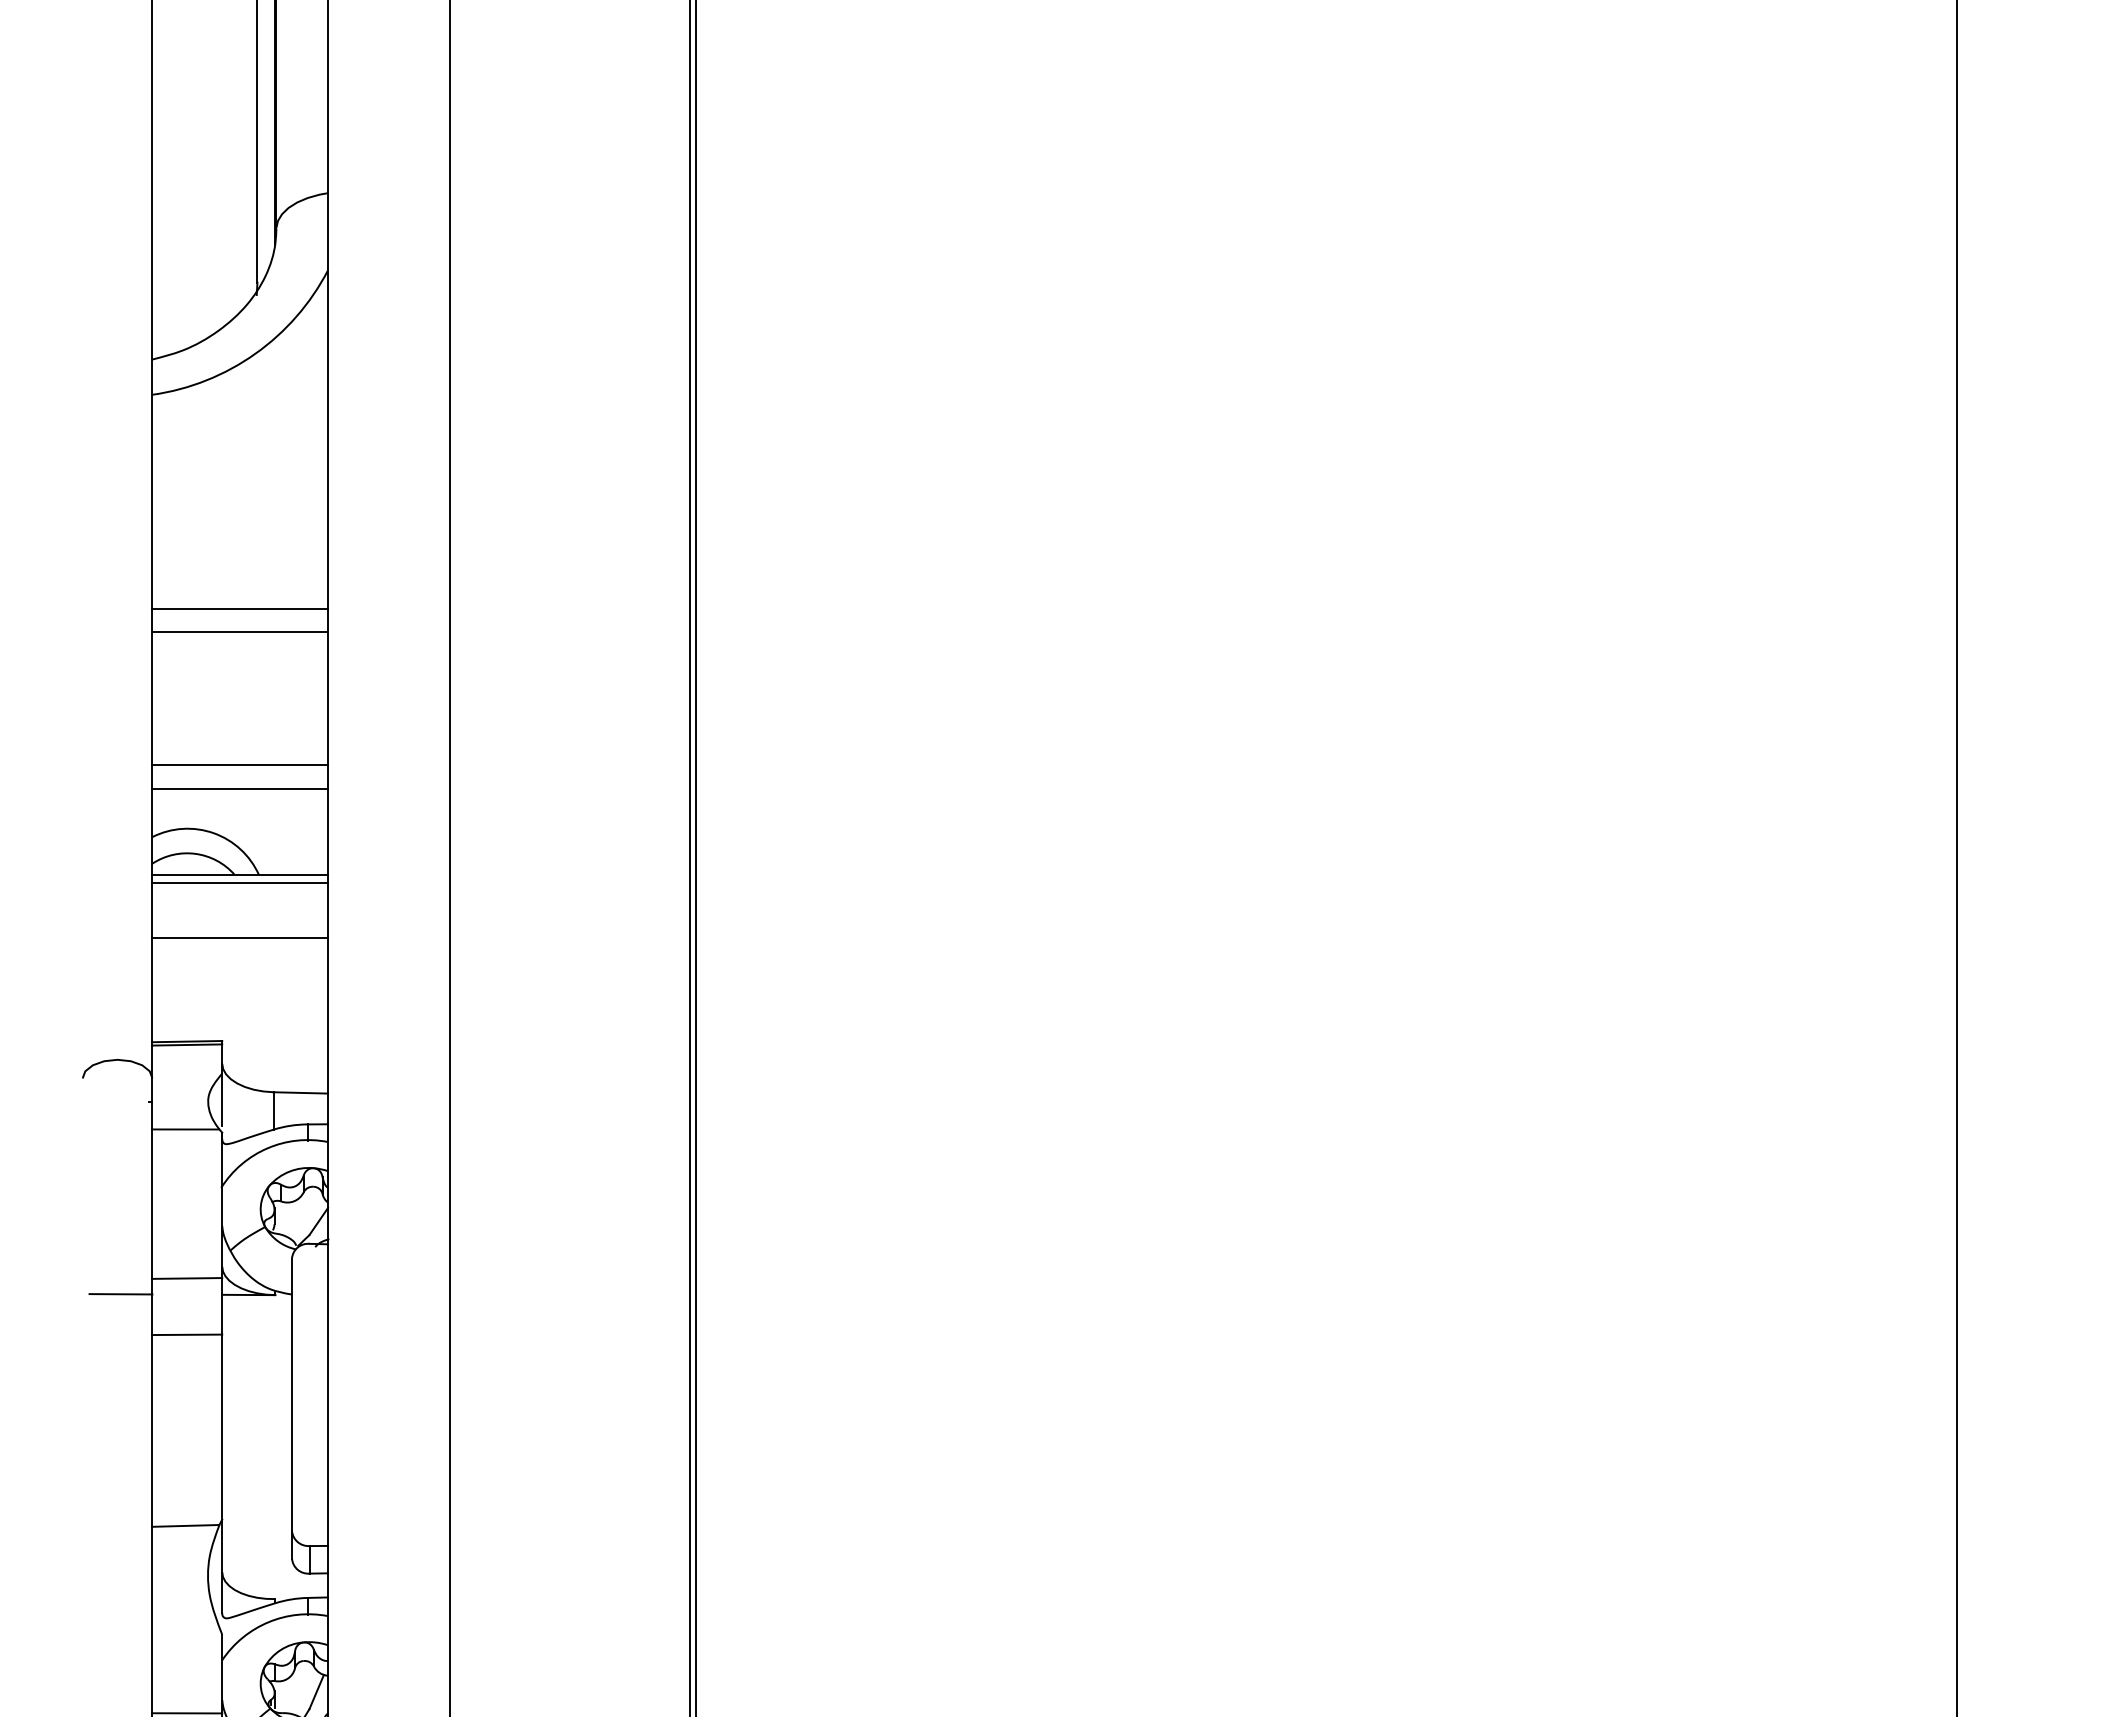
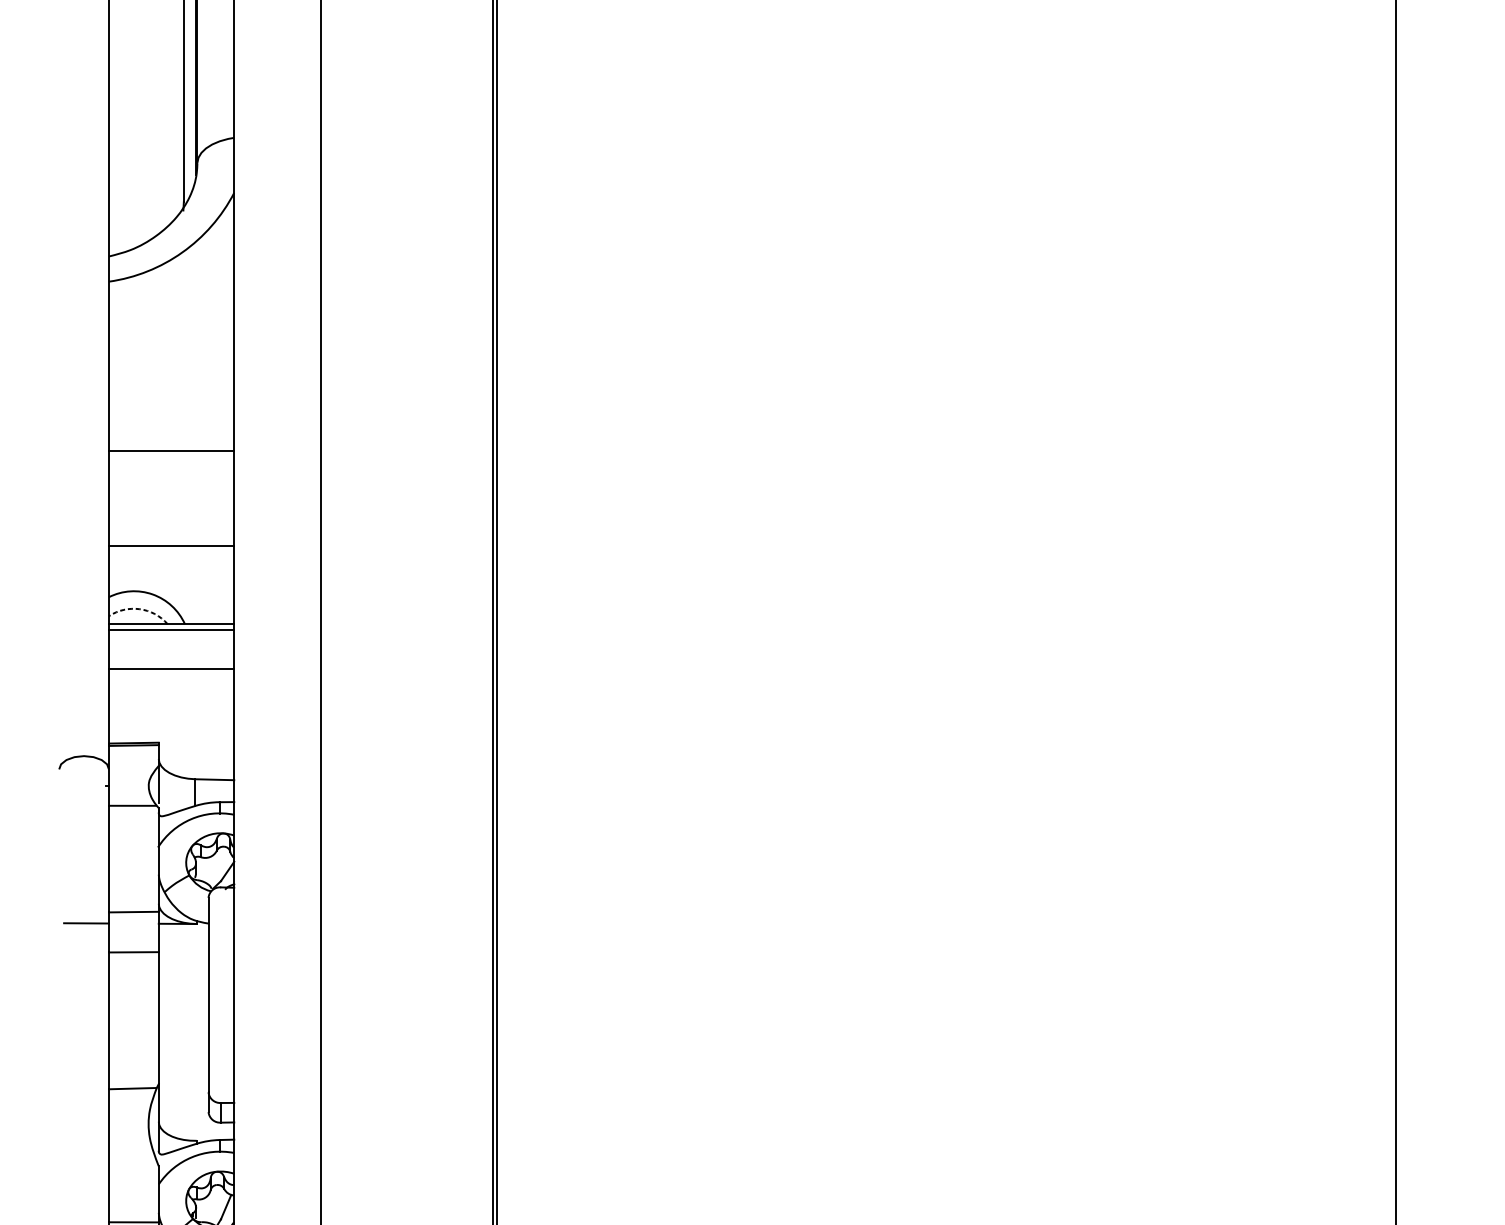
line: (240, 608) -> (171, 434), removed
line: (240, 789) -> (171, 563), removed
arc: (195, 853) -> (139, 608), solid -> dashed

